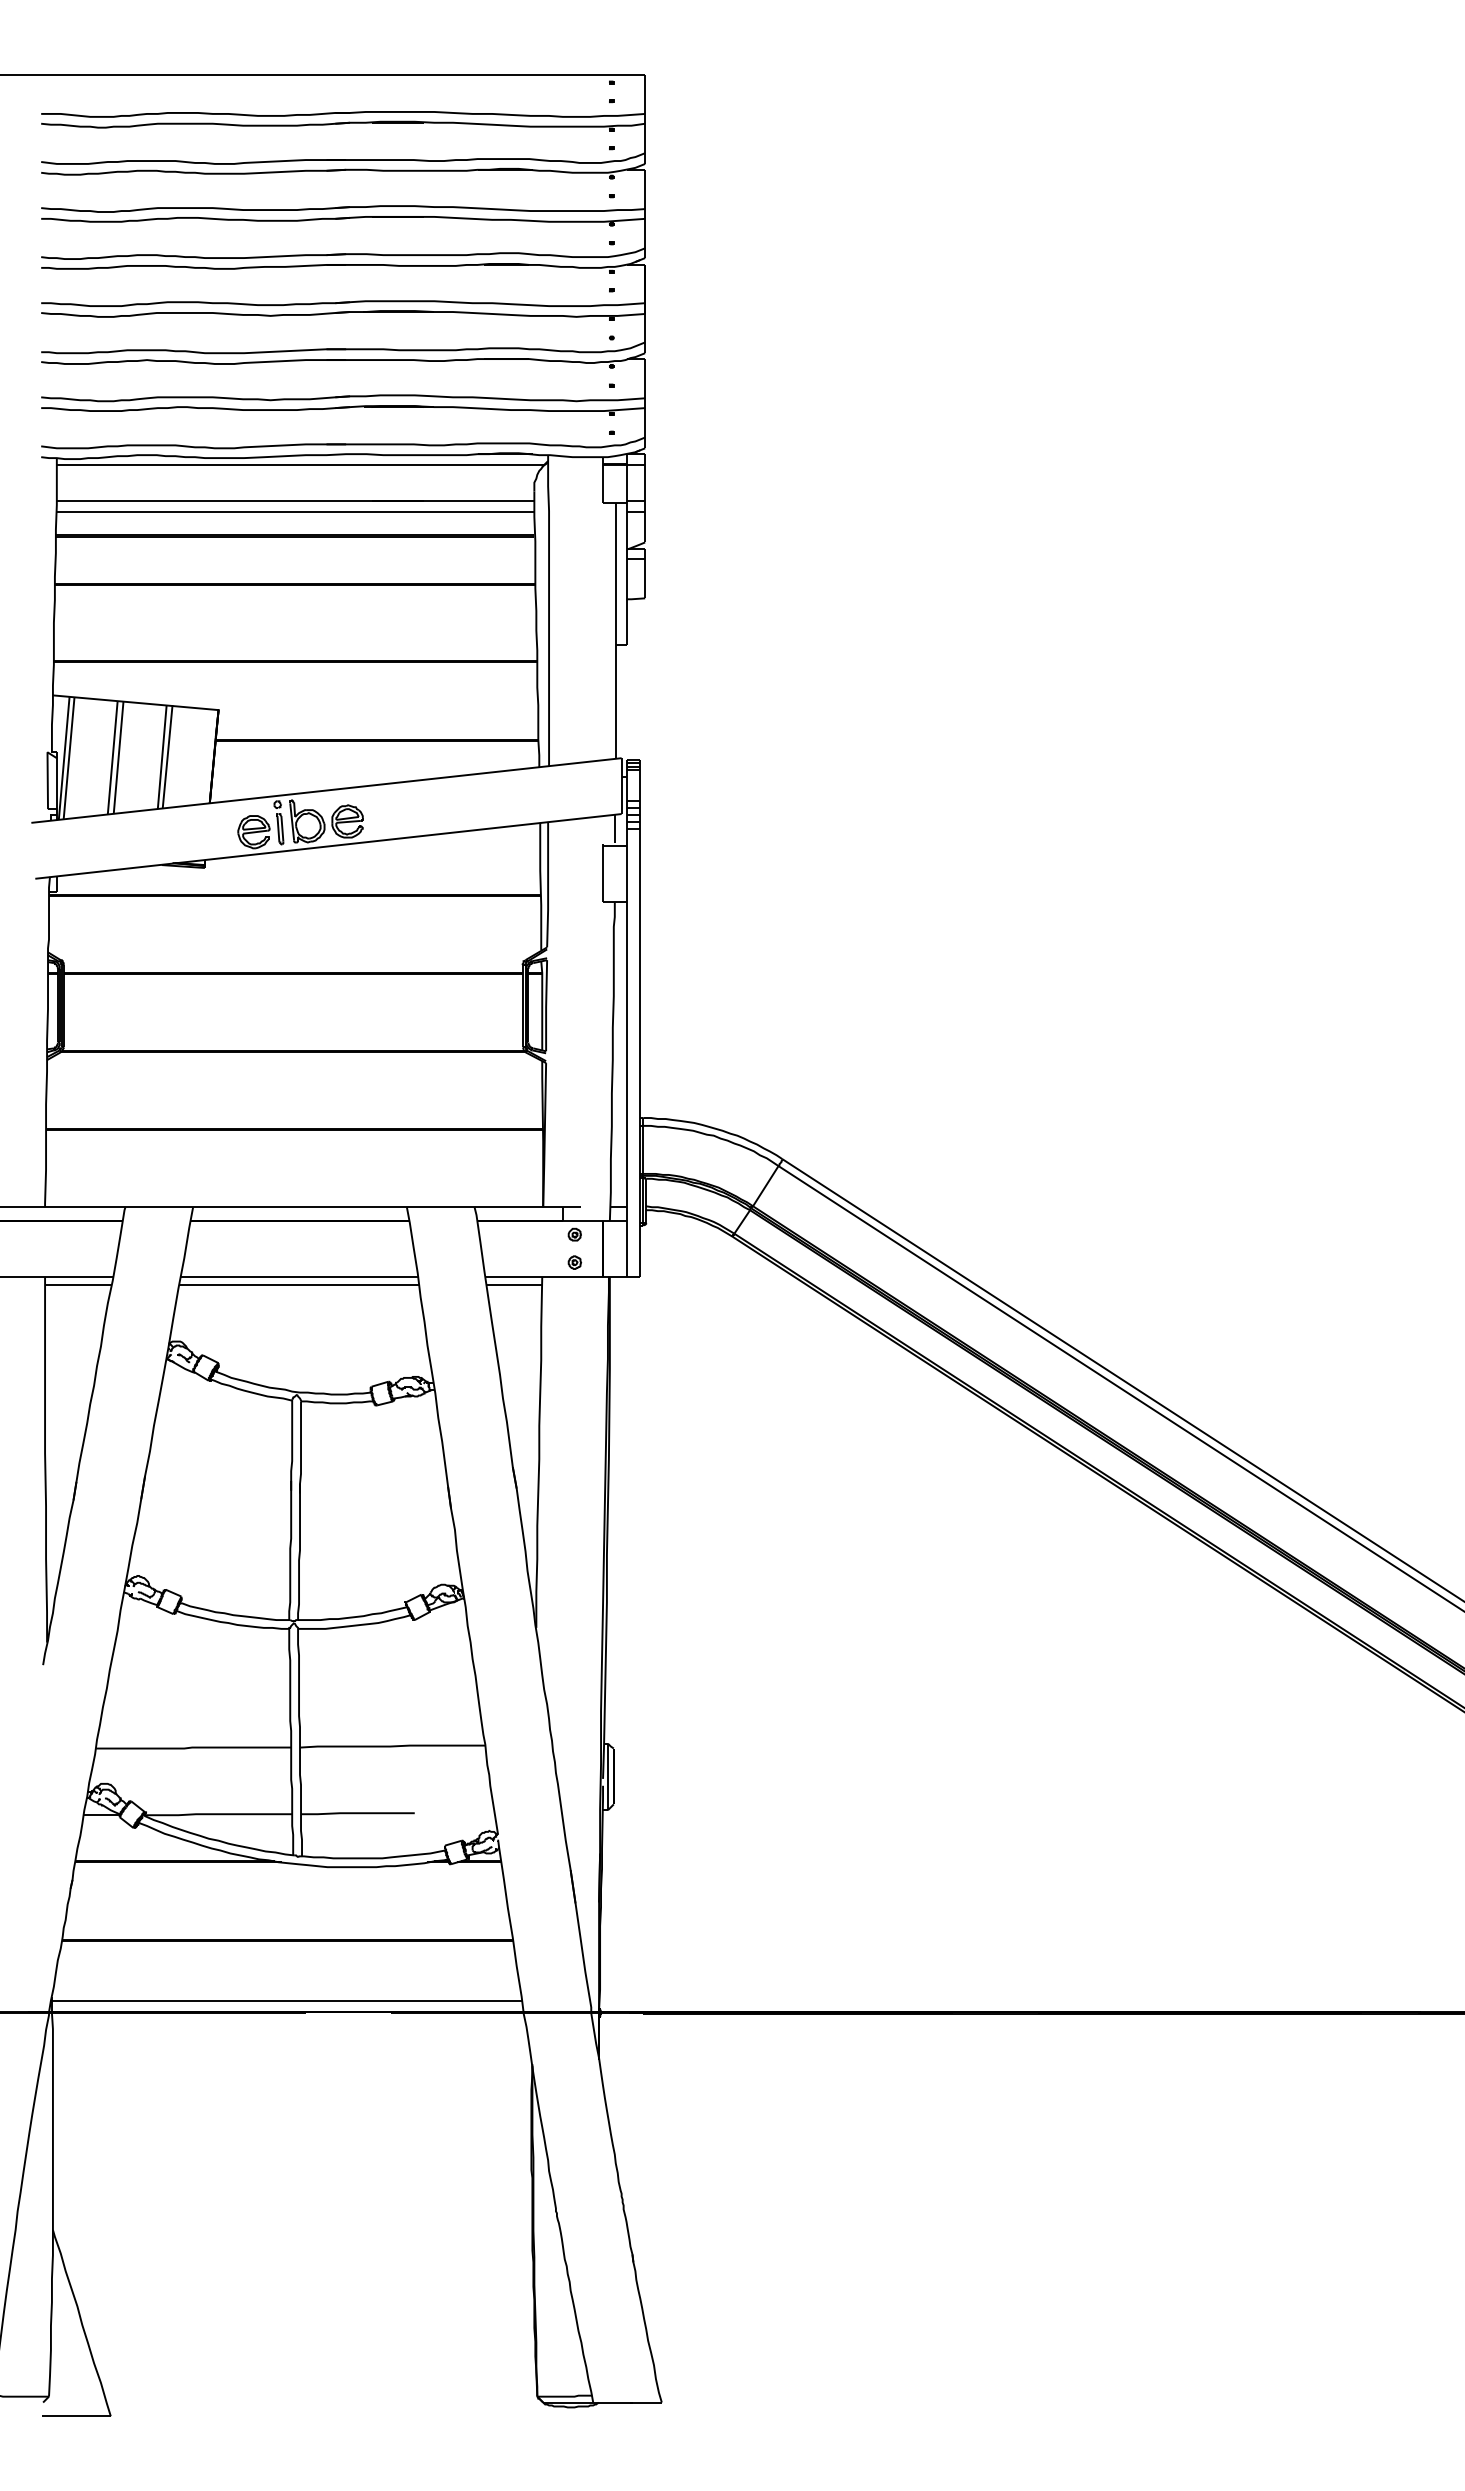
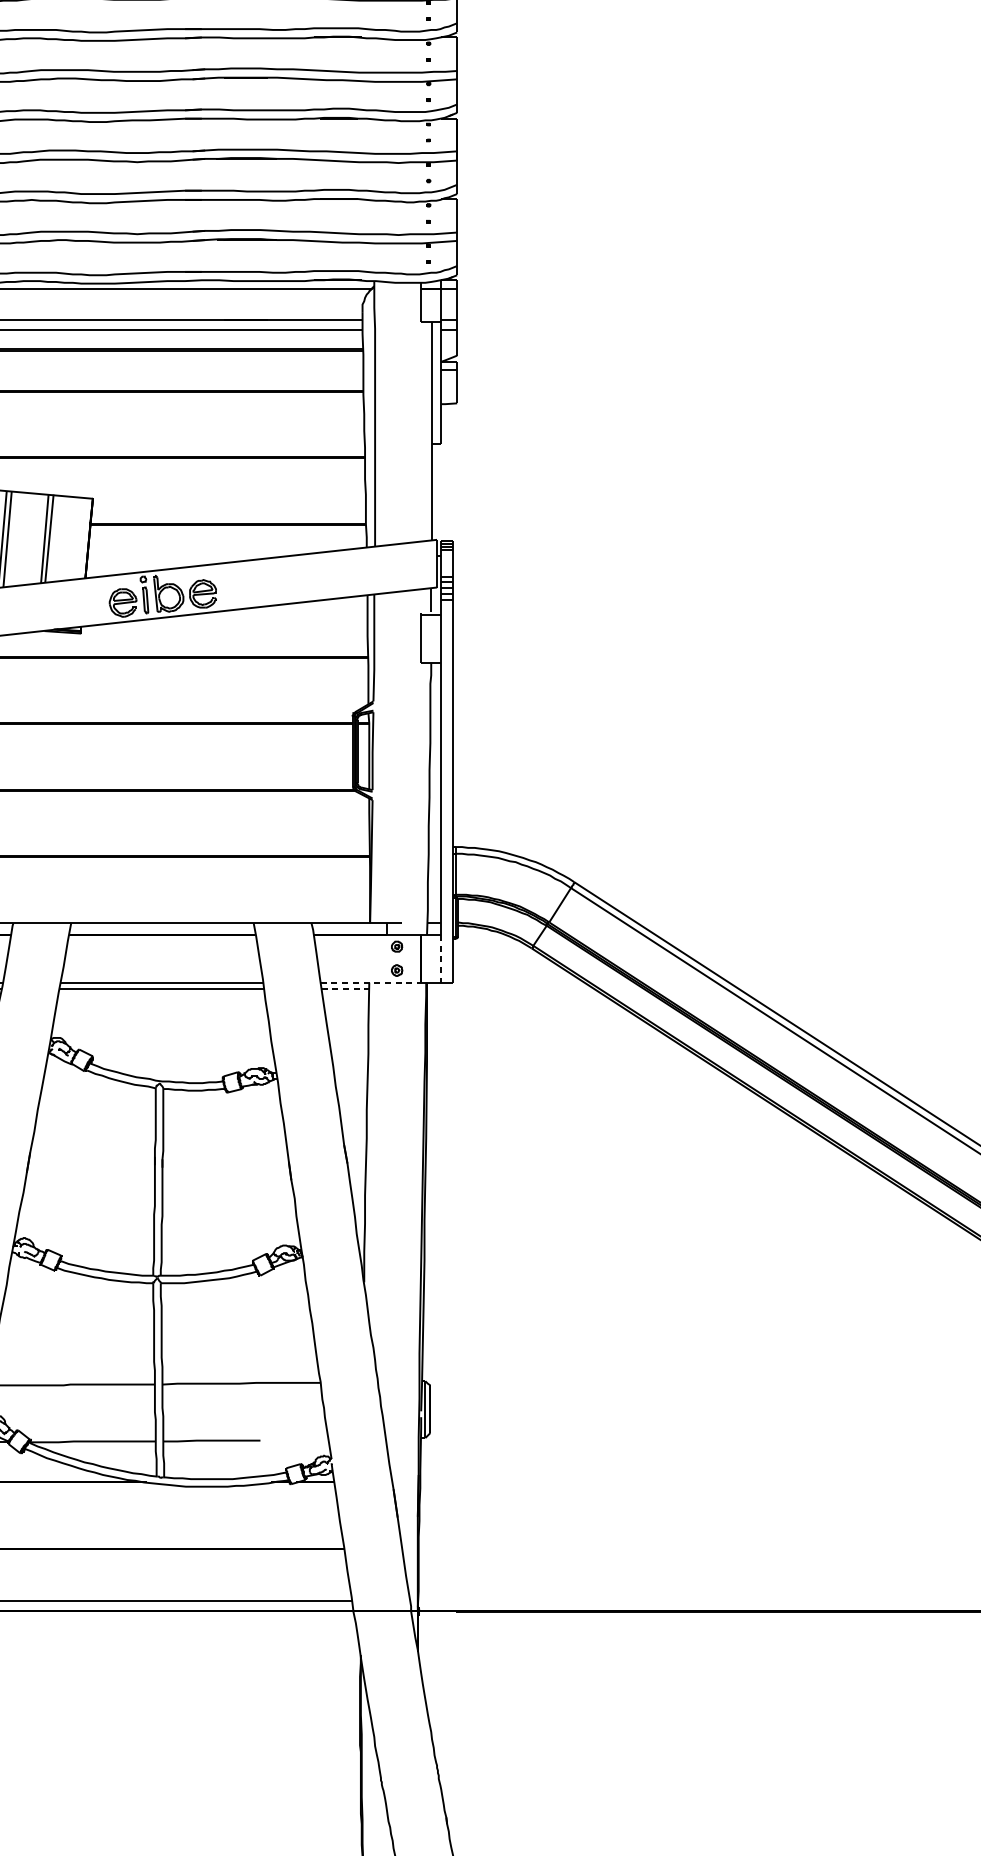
line: (626, 1248) -> (441, 958), solid -> dashed
line: (544, 1276) -> (371, 982), solid -> dashed
line: (514, 1284) -> (345, 989), solid -> dashed

